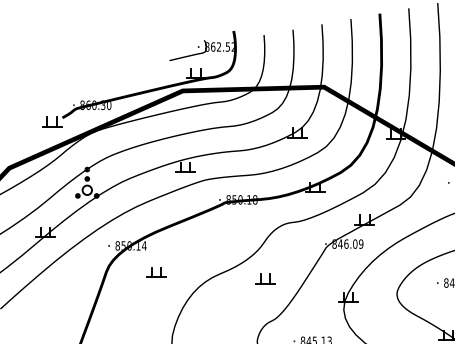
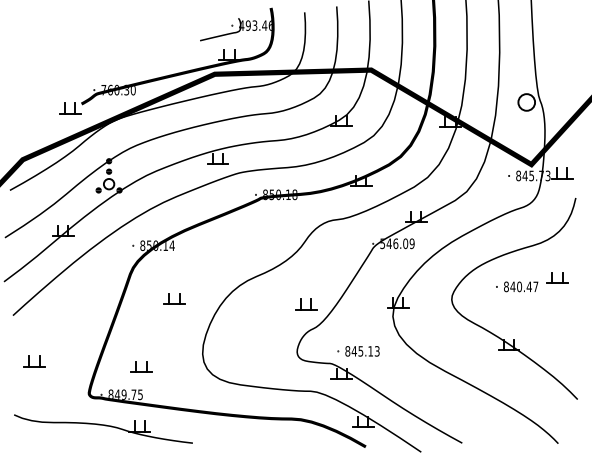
text: (219, 46) -> (255, 25), 862.52 -> 493.46
text: (82, 104) -> (103, 89), 860.30 -> 760.30
text: (334, 243) -> (382, 243), 846.09 -> 546.09
part: (156, 271) -> (174, 298), moved
part: (265, 279) -> (306, 304), moved

